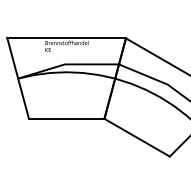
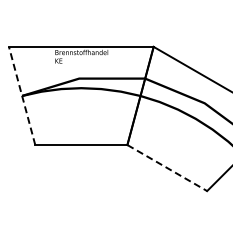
line: (18, 78) -> (22, 95), solid -> dashed
line: (137, 138) -> (167, 168), solid -> dashed

